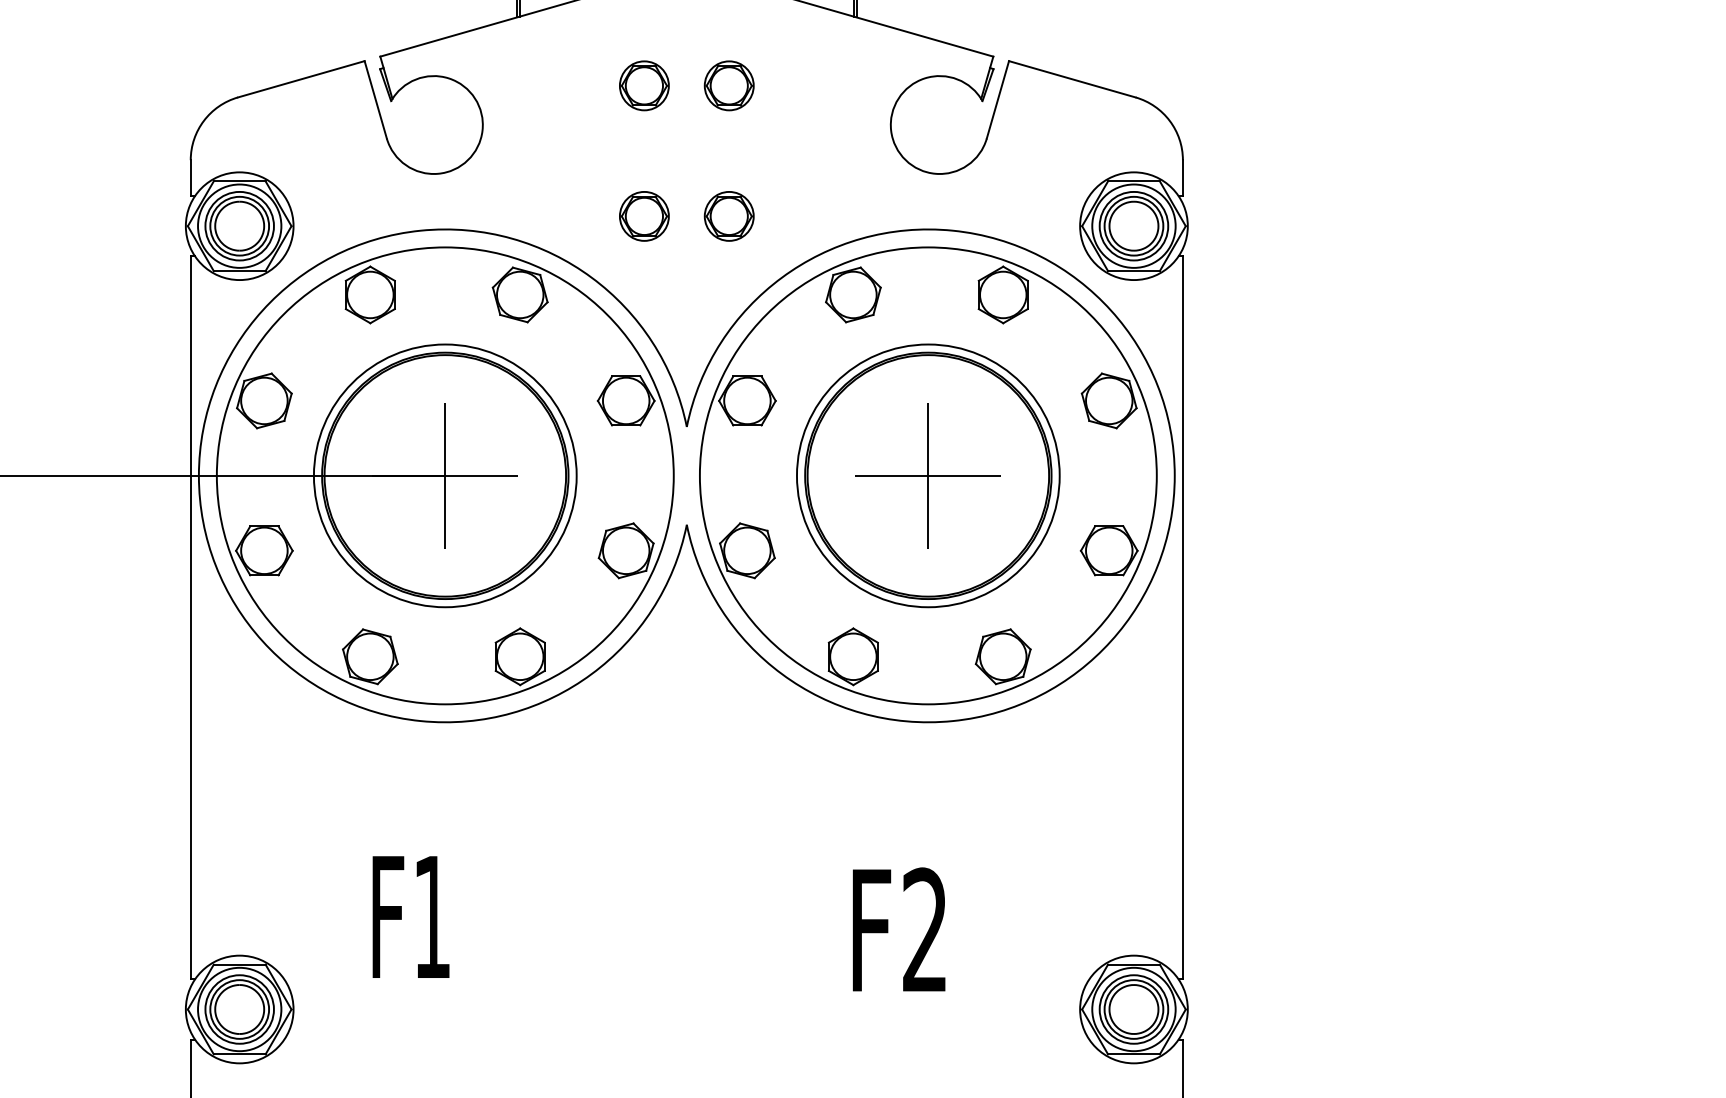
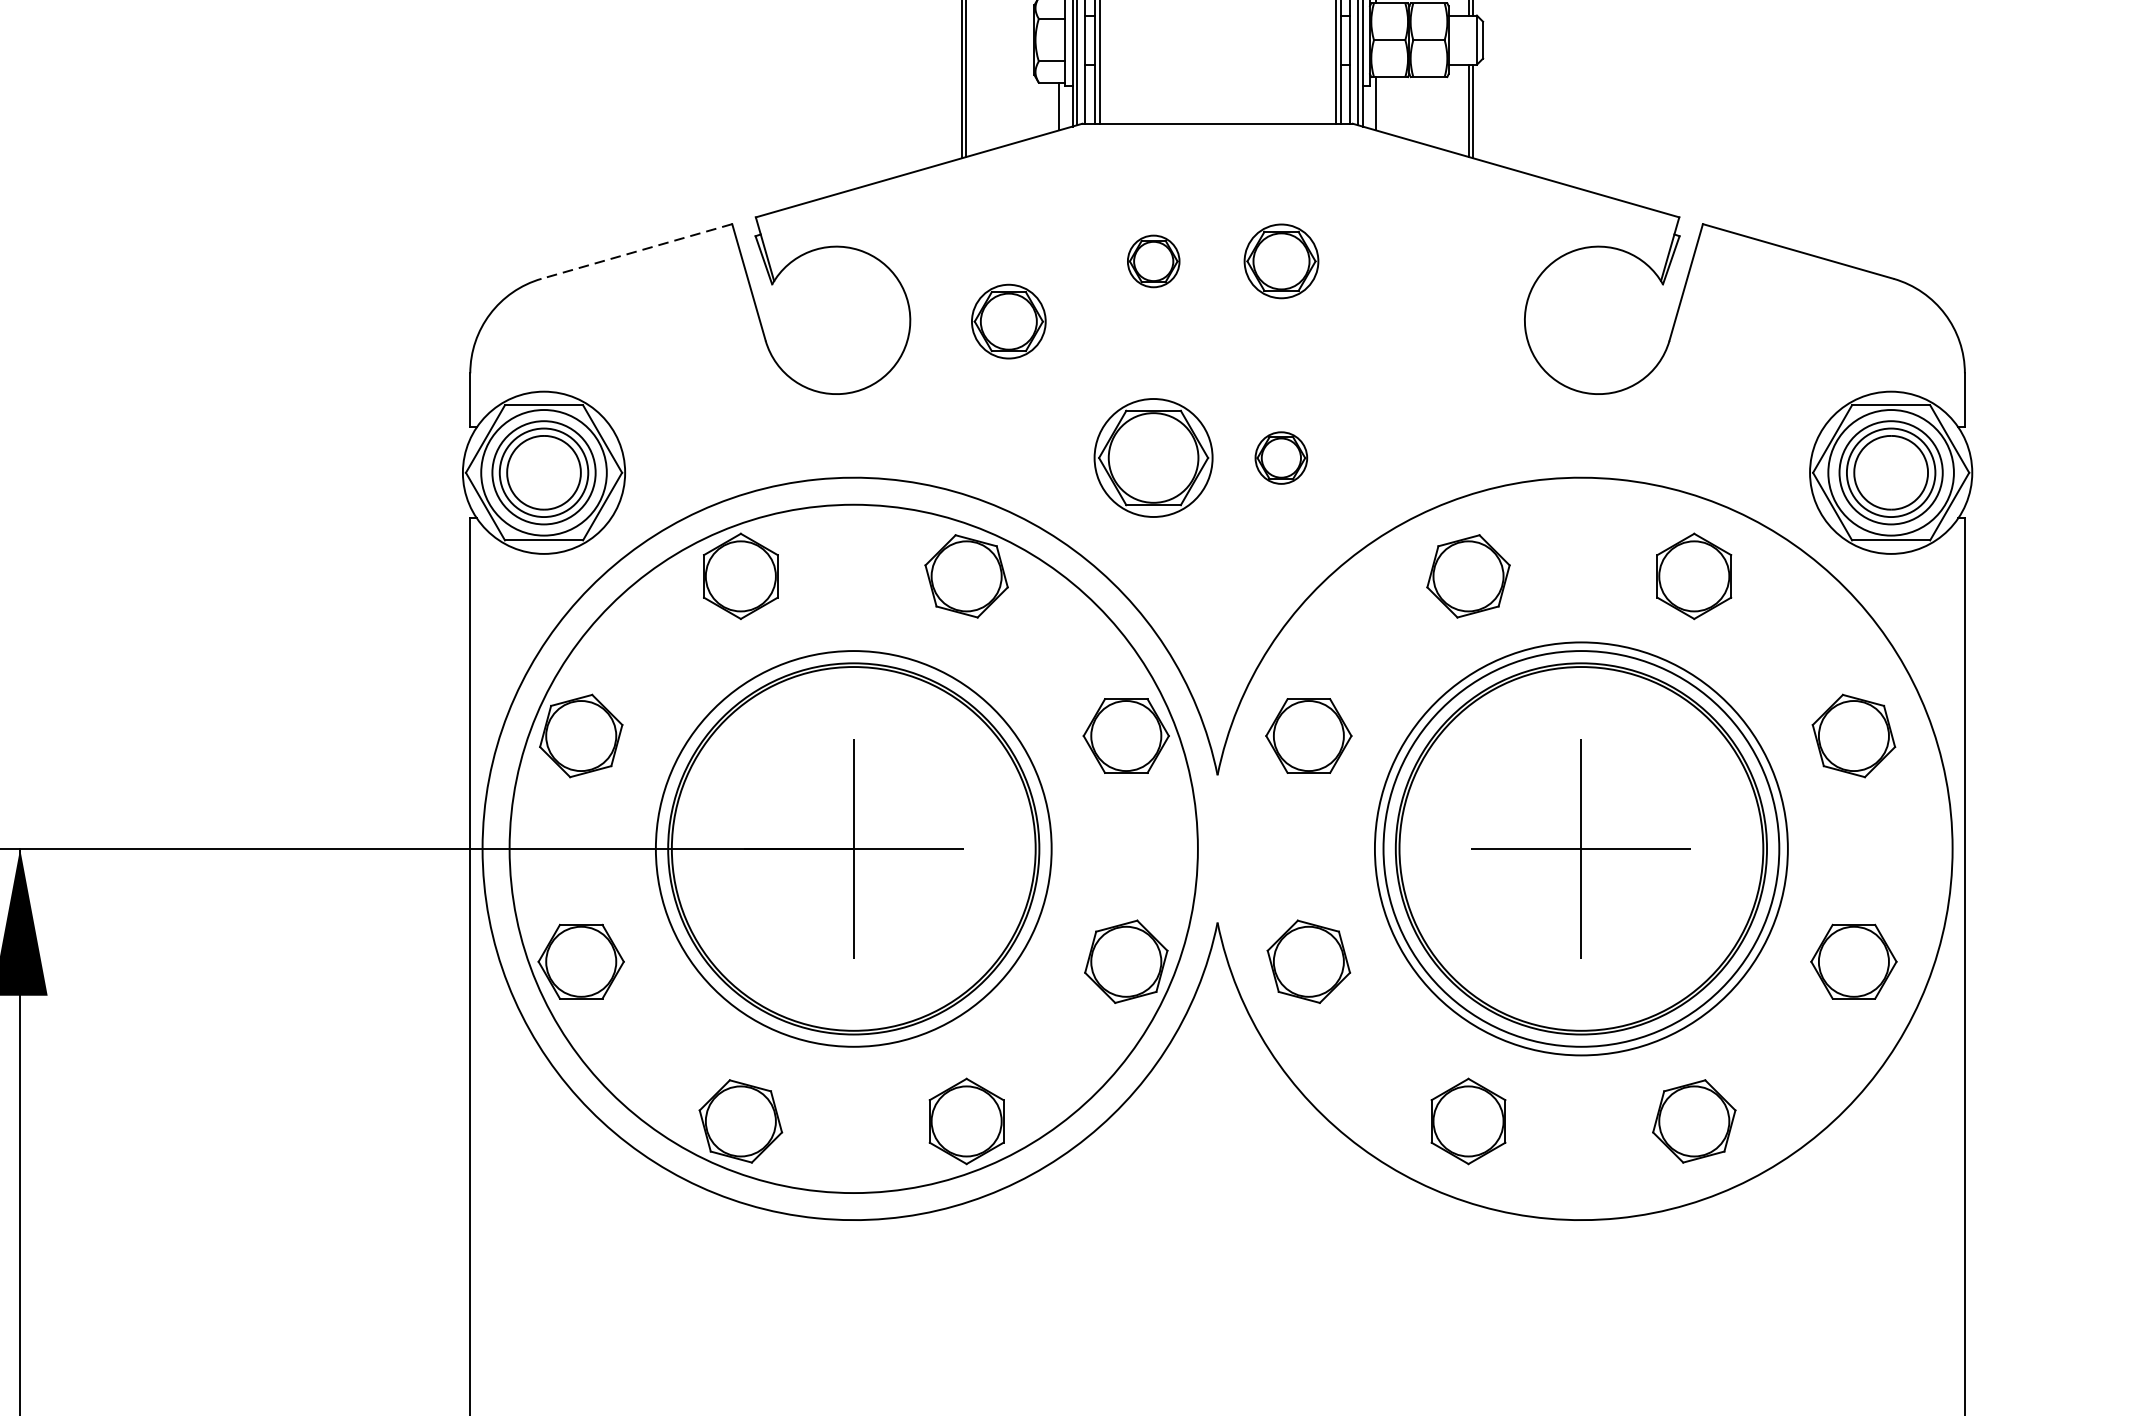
line: (301, 79) -> (637, 251), solid -> dashed
part: (644, 85) -> (1153, 260), size x0.7
part: (547, 125) -> (1007, 321), added
part: (644, 216) -> (1153, 458), size x1.6
part: (728, 216) -> (1280, 458), size x0.7
circle: (927, 475) -> (1580, 848), size x0.6

